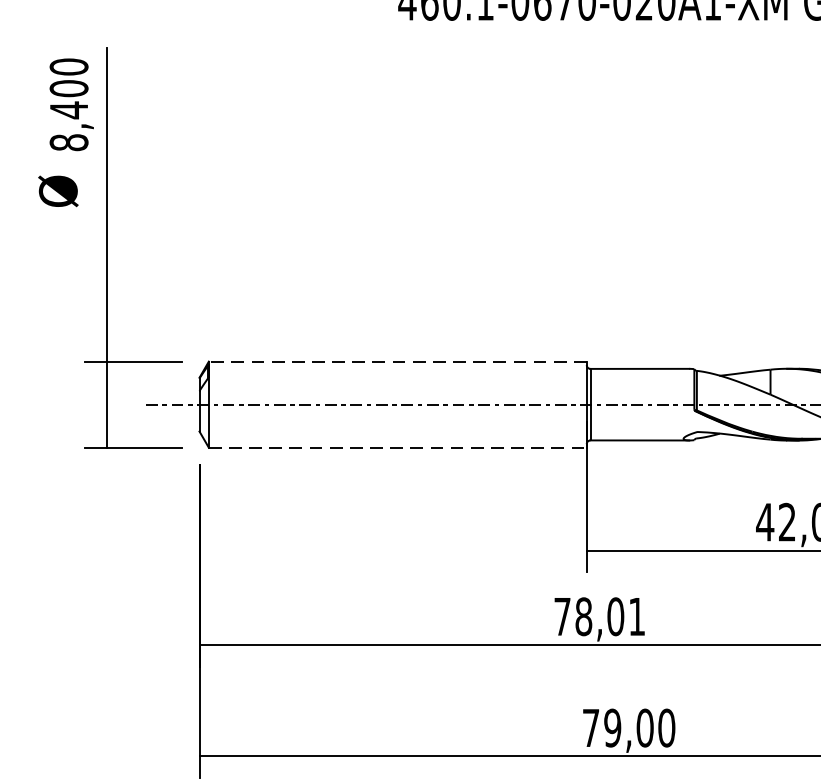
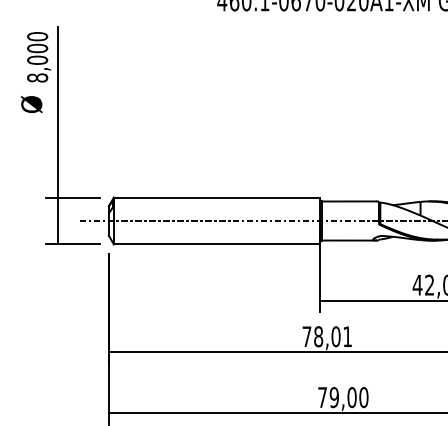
text: (68, 110) -> (37, 60), 8,400 -> 8,000
line: (396, 361) -> (216, 197), dashed -> solid
line: (398, 447) -> (217, 244), dashed -> solid

